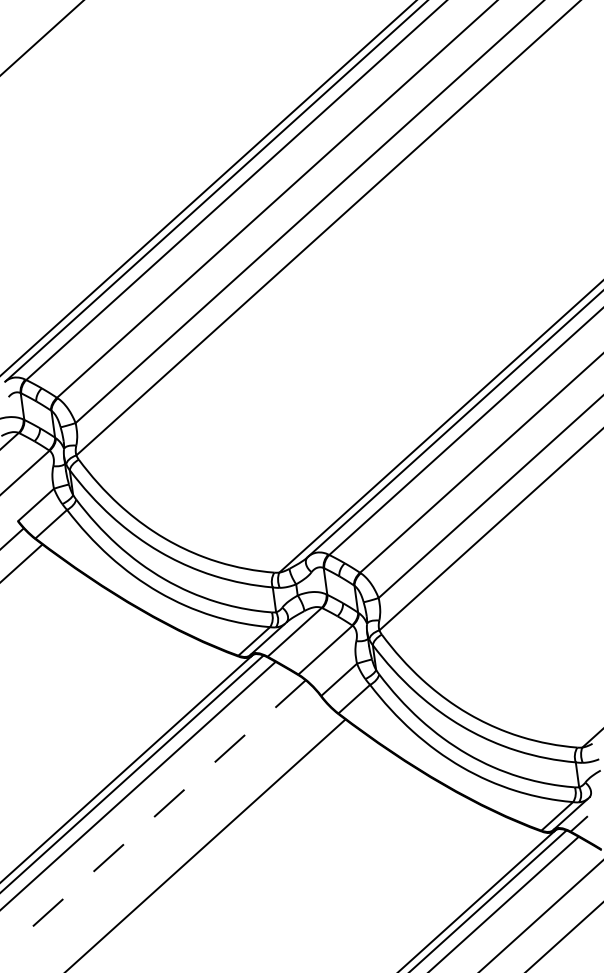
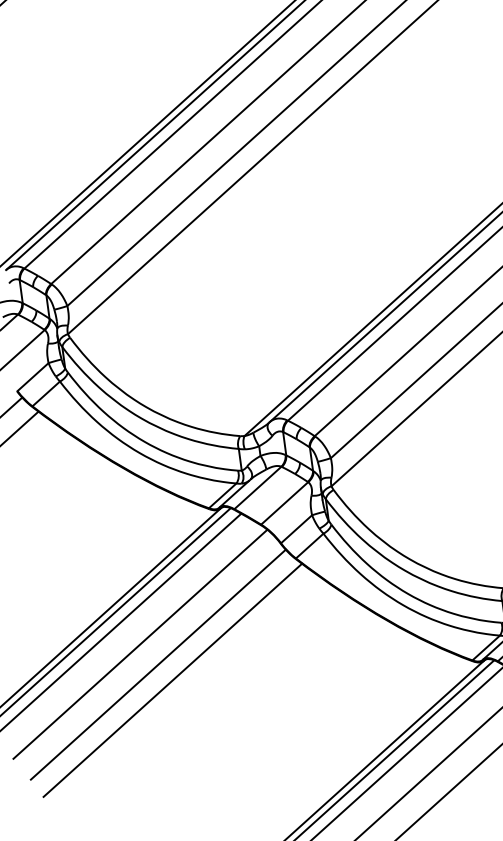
line: (159, 812) -> (140, 644), dashed -> solid
line: (179, 835) -> (157, 664), added

